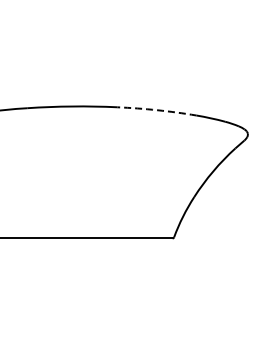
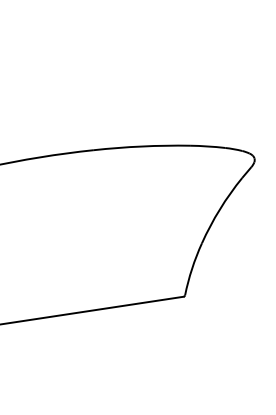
arc: (157, 110) -> (142, 146), dashed -> solid

